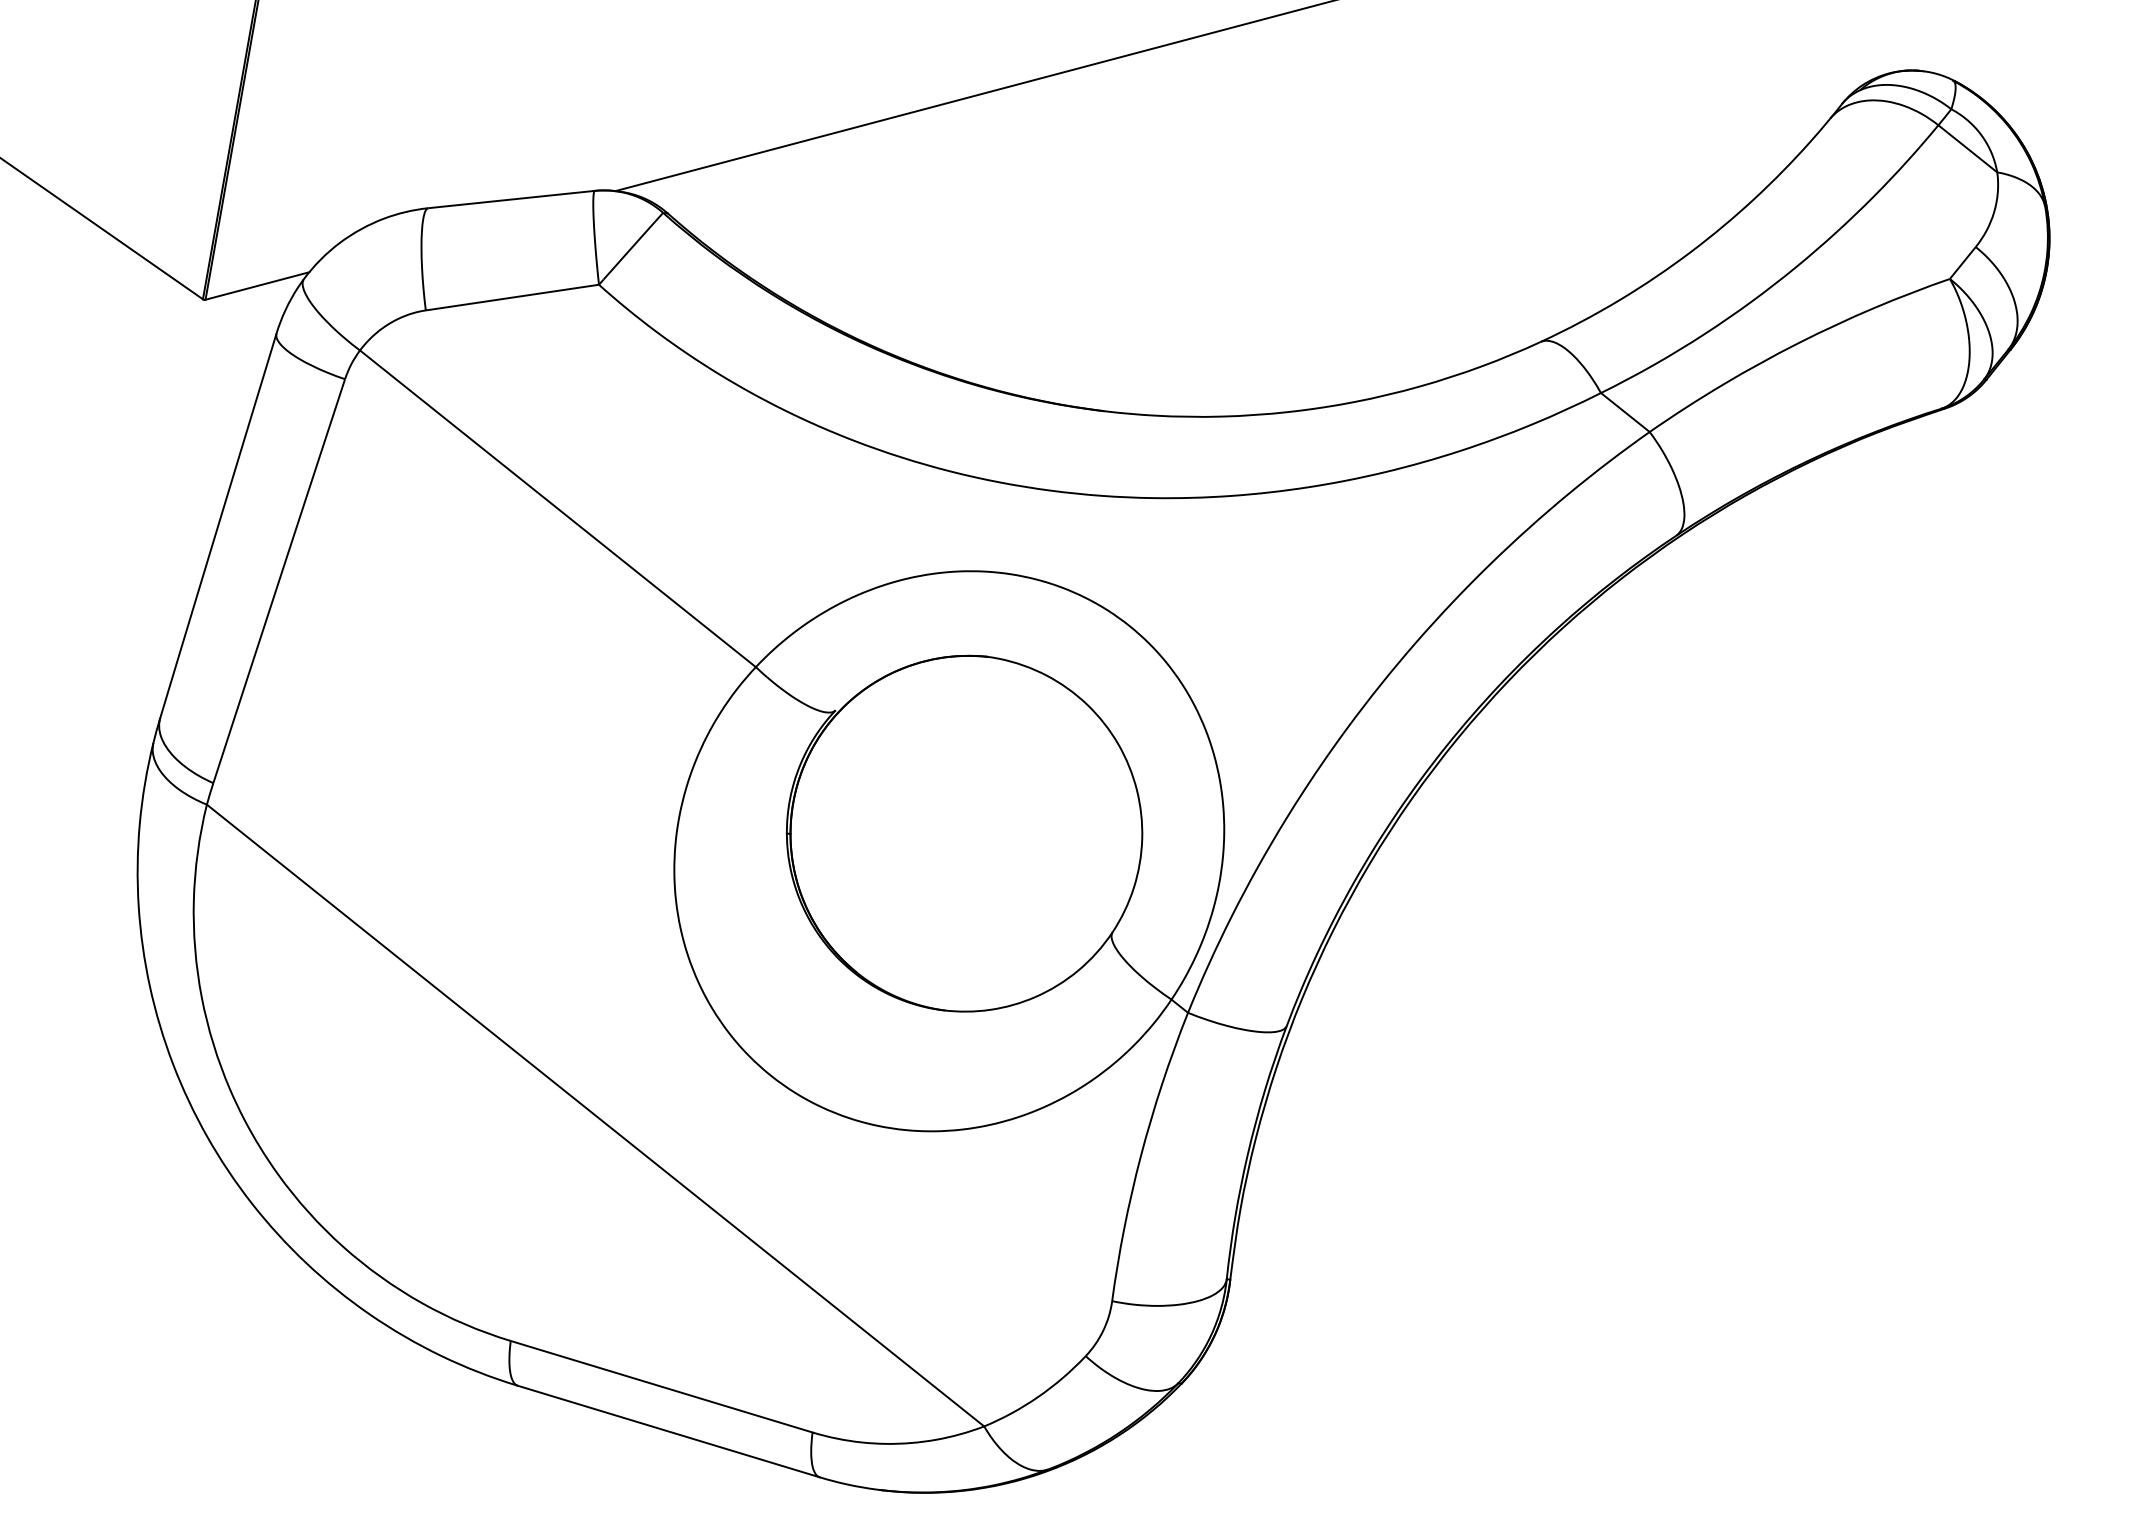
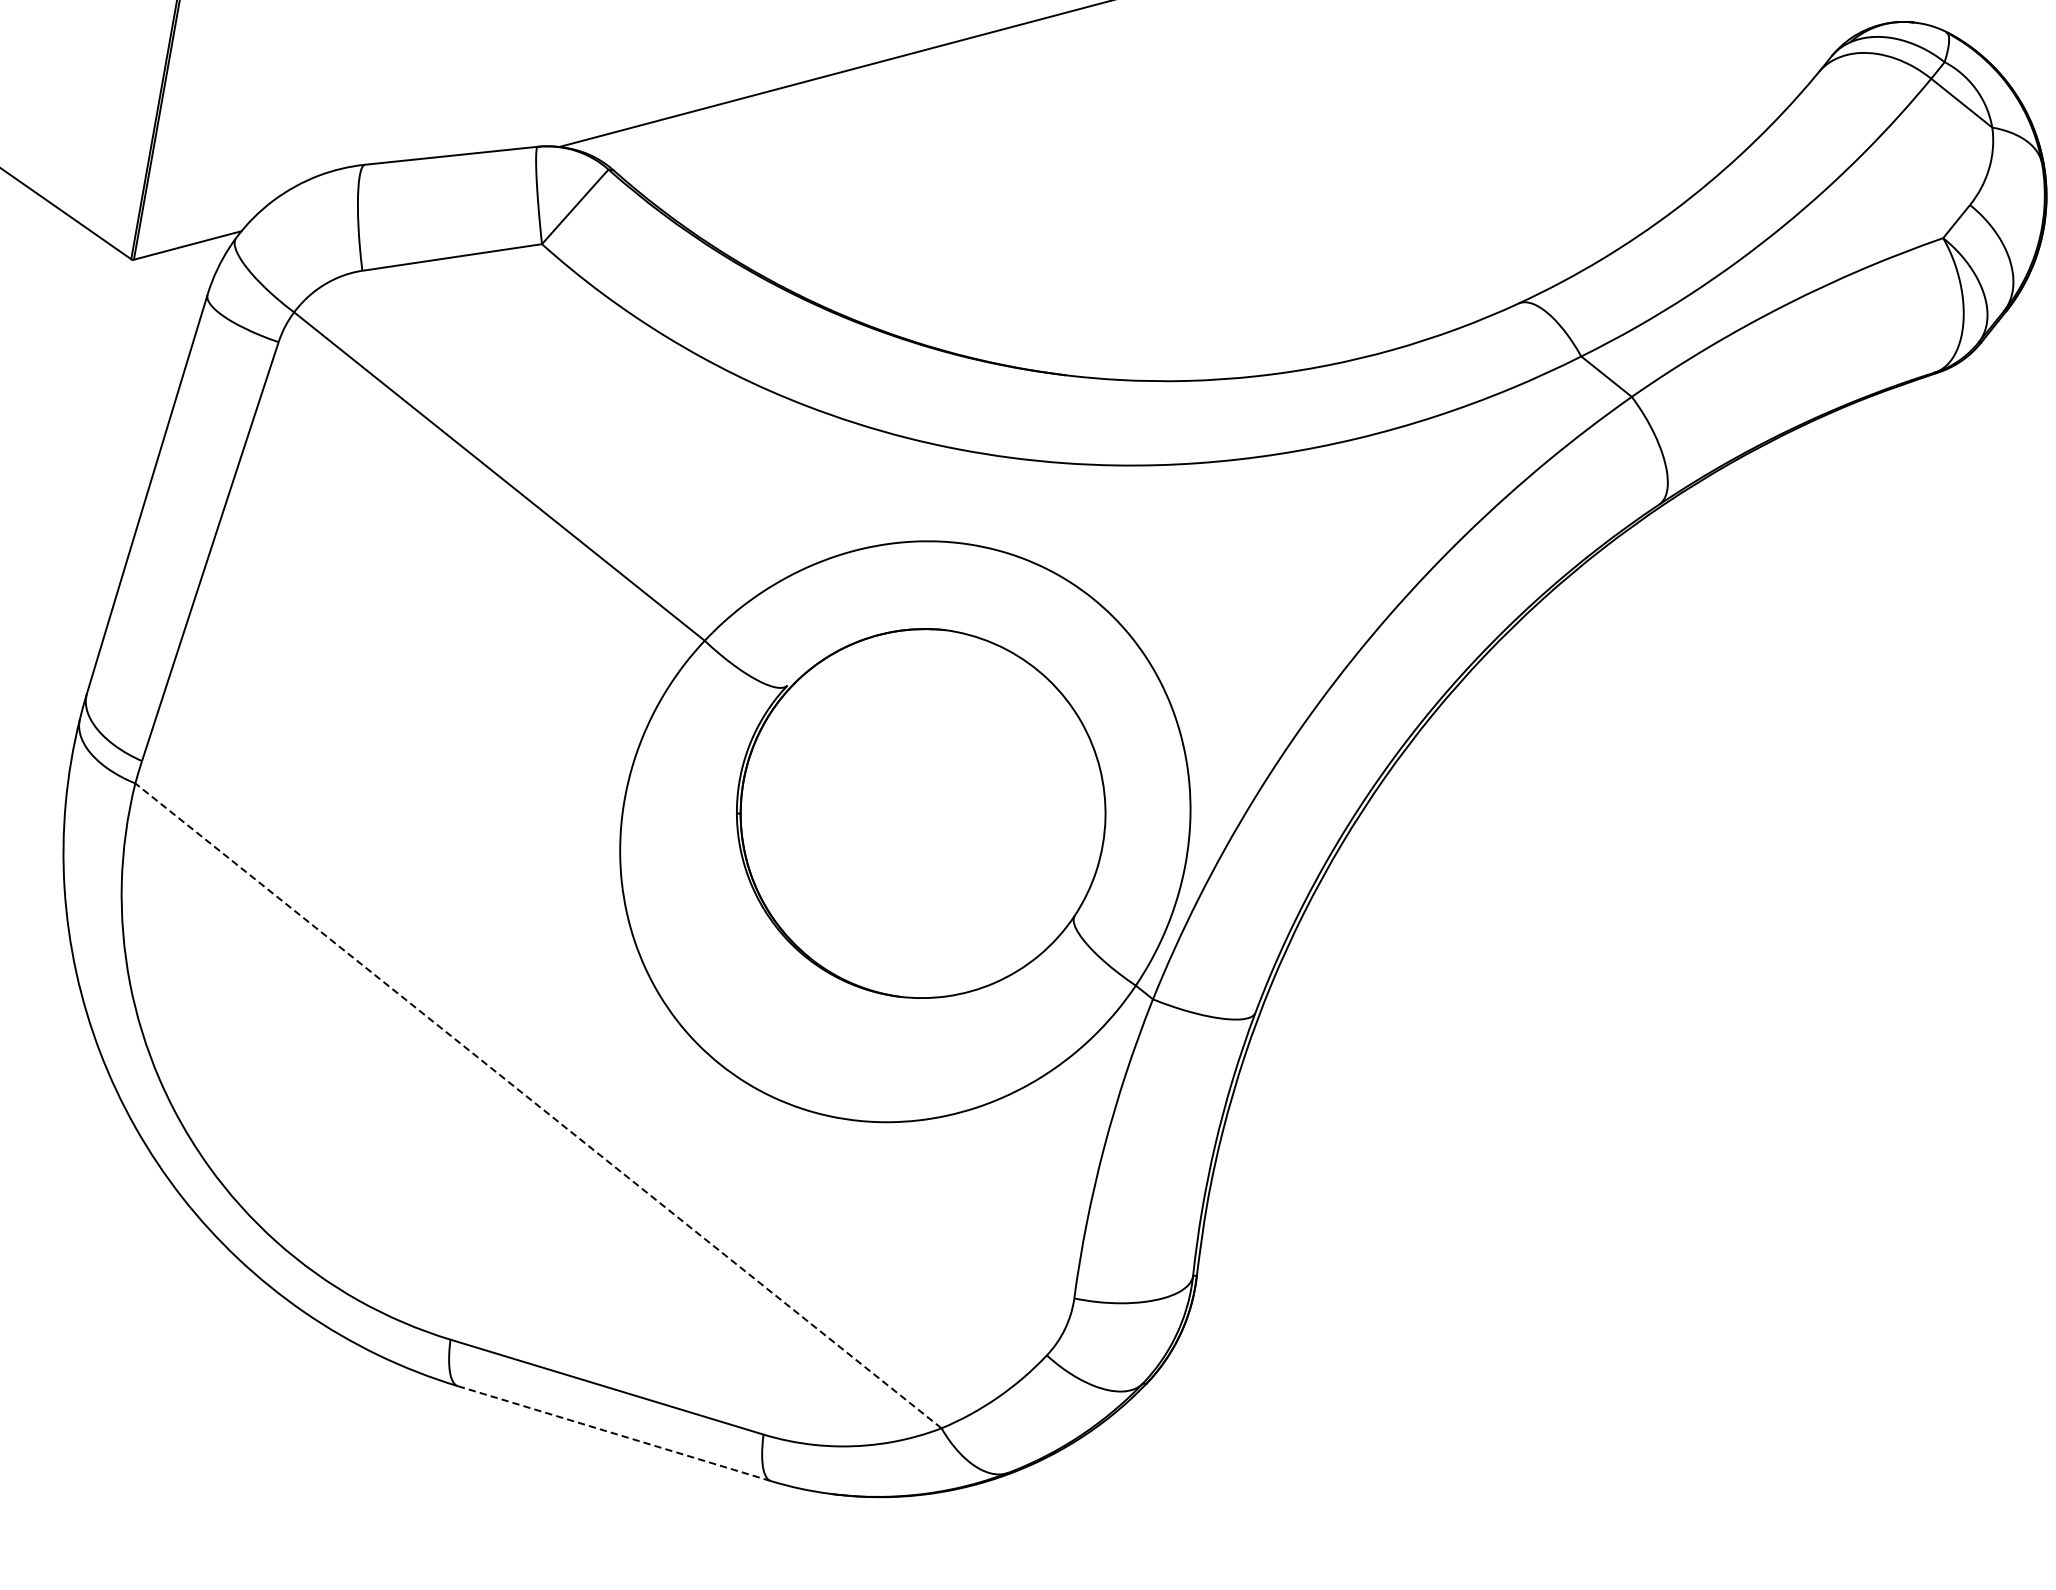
line: (595, 1115) -> (538, 1105), solid -> dashed
line: (668, 1431) -> (614, 1433), solid -> dashed

